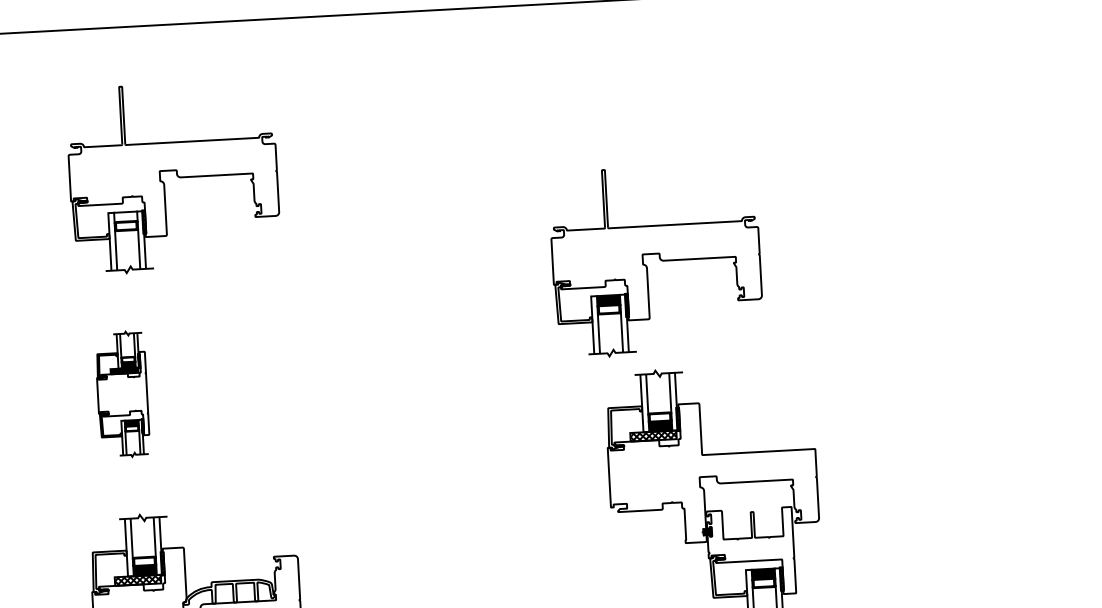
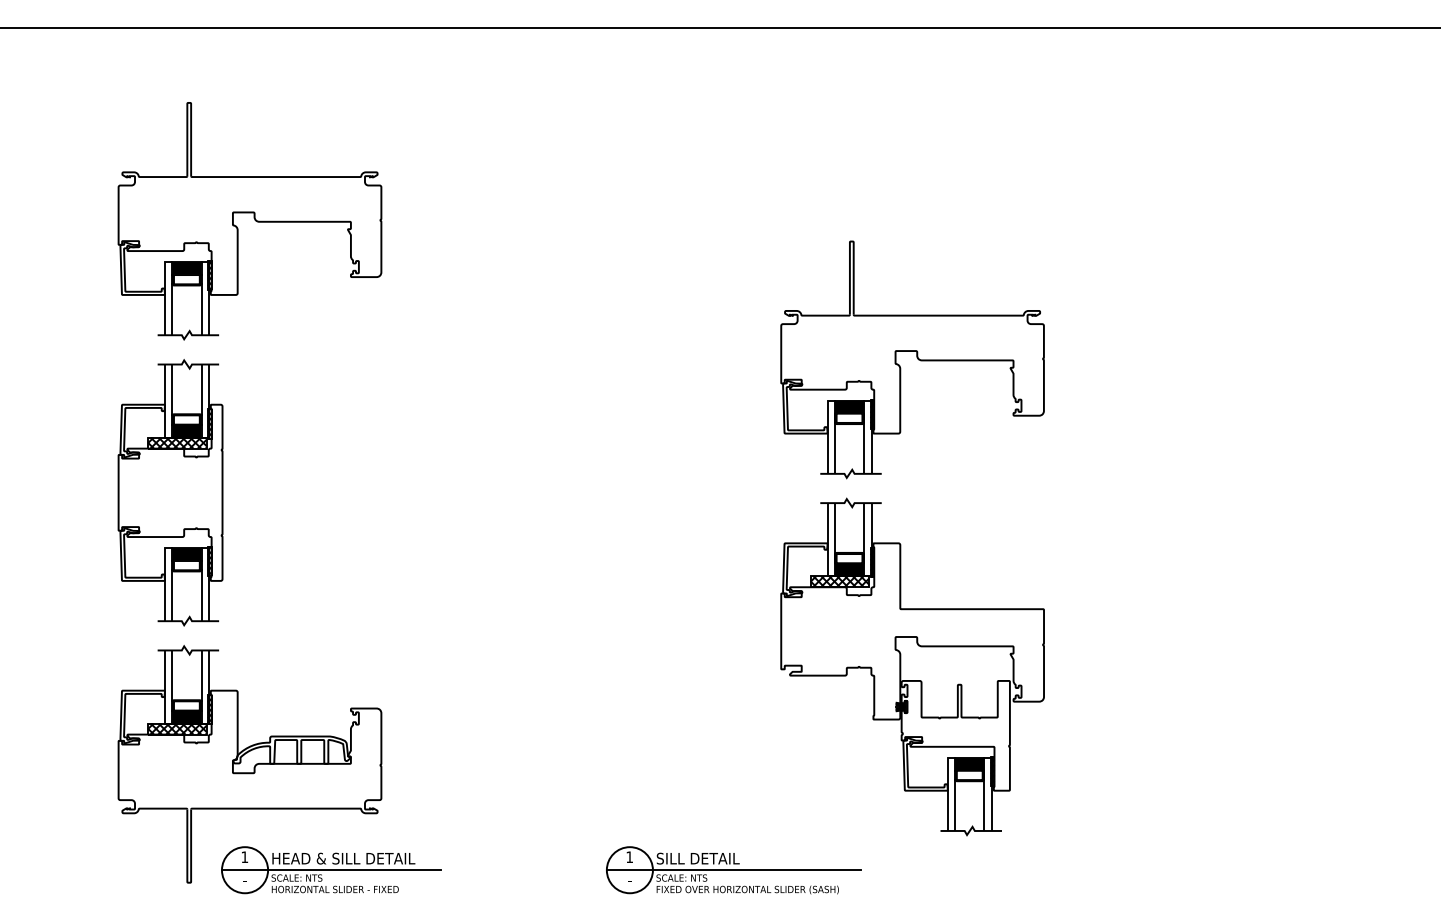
fill: (125, 217) -> (186, 268), added
part: (656, 260) -> (912, 359), moved
part: (122, 394) -> (170, 492), size x1.67

